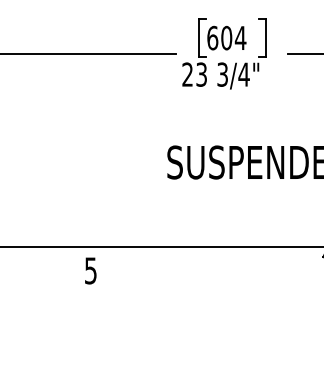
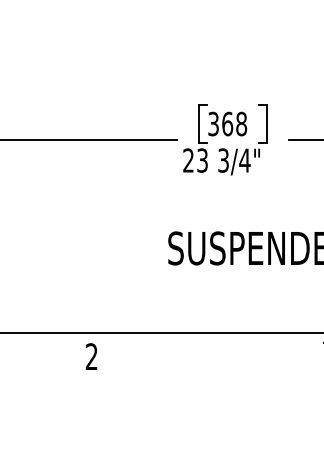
text: (226, 37) -> (227, 123), 604 -> 368
text: (90, 270) -> (91, 356), 5 -> 2

